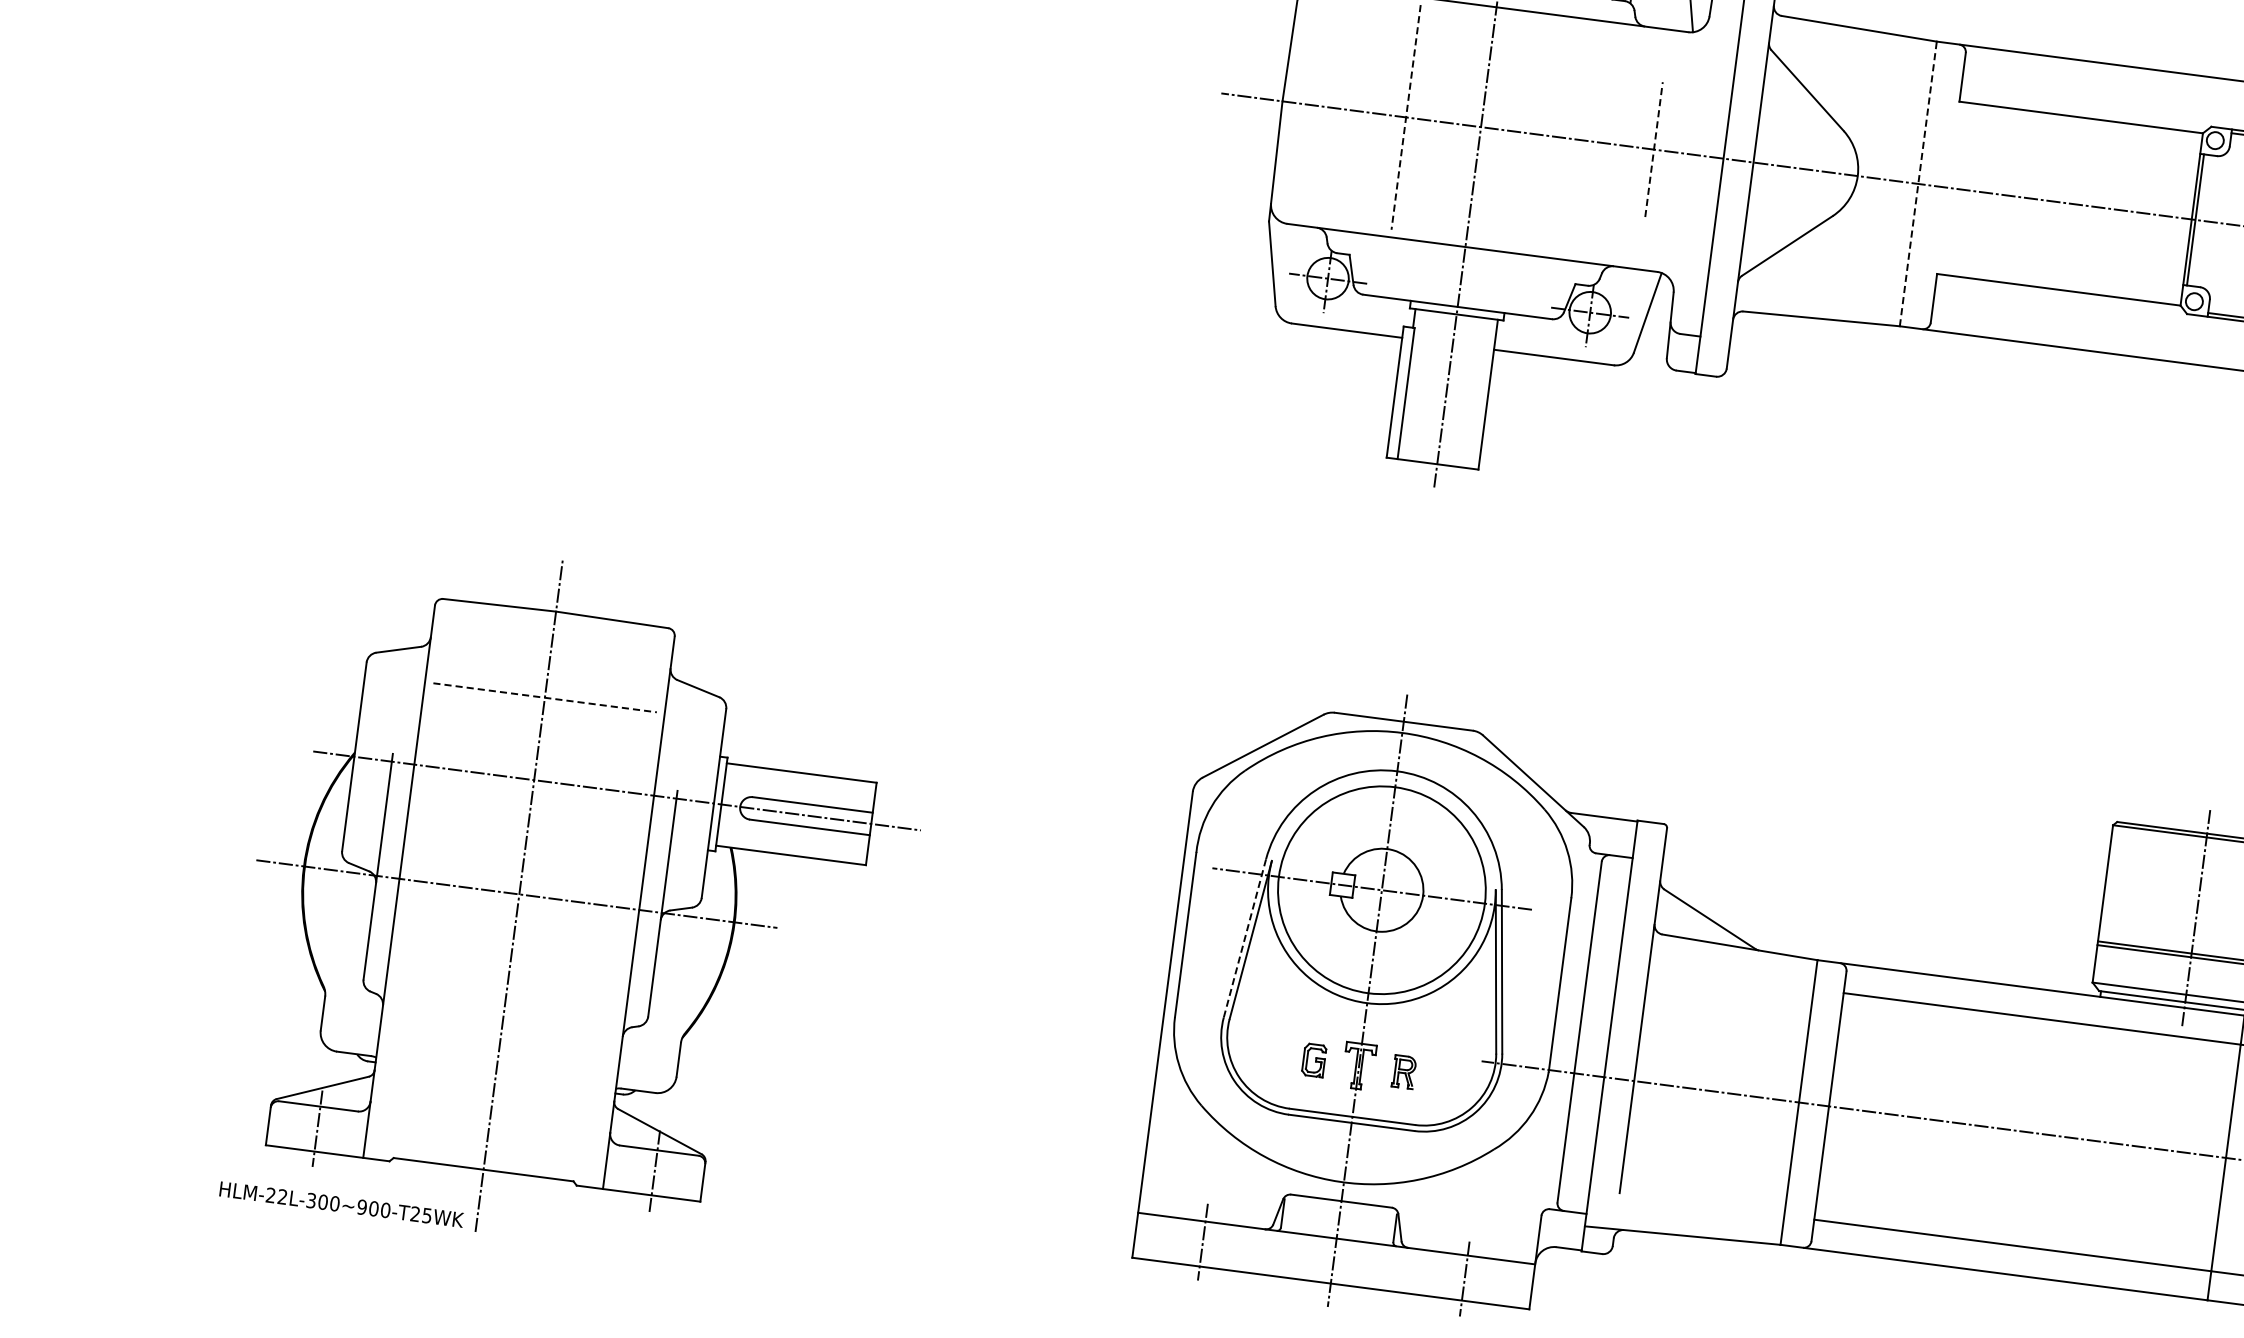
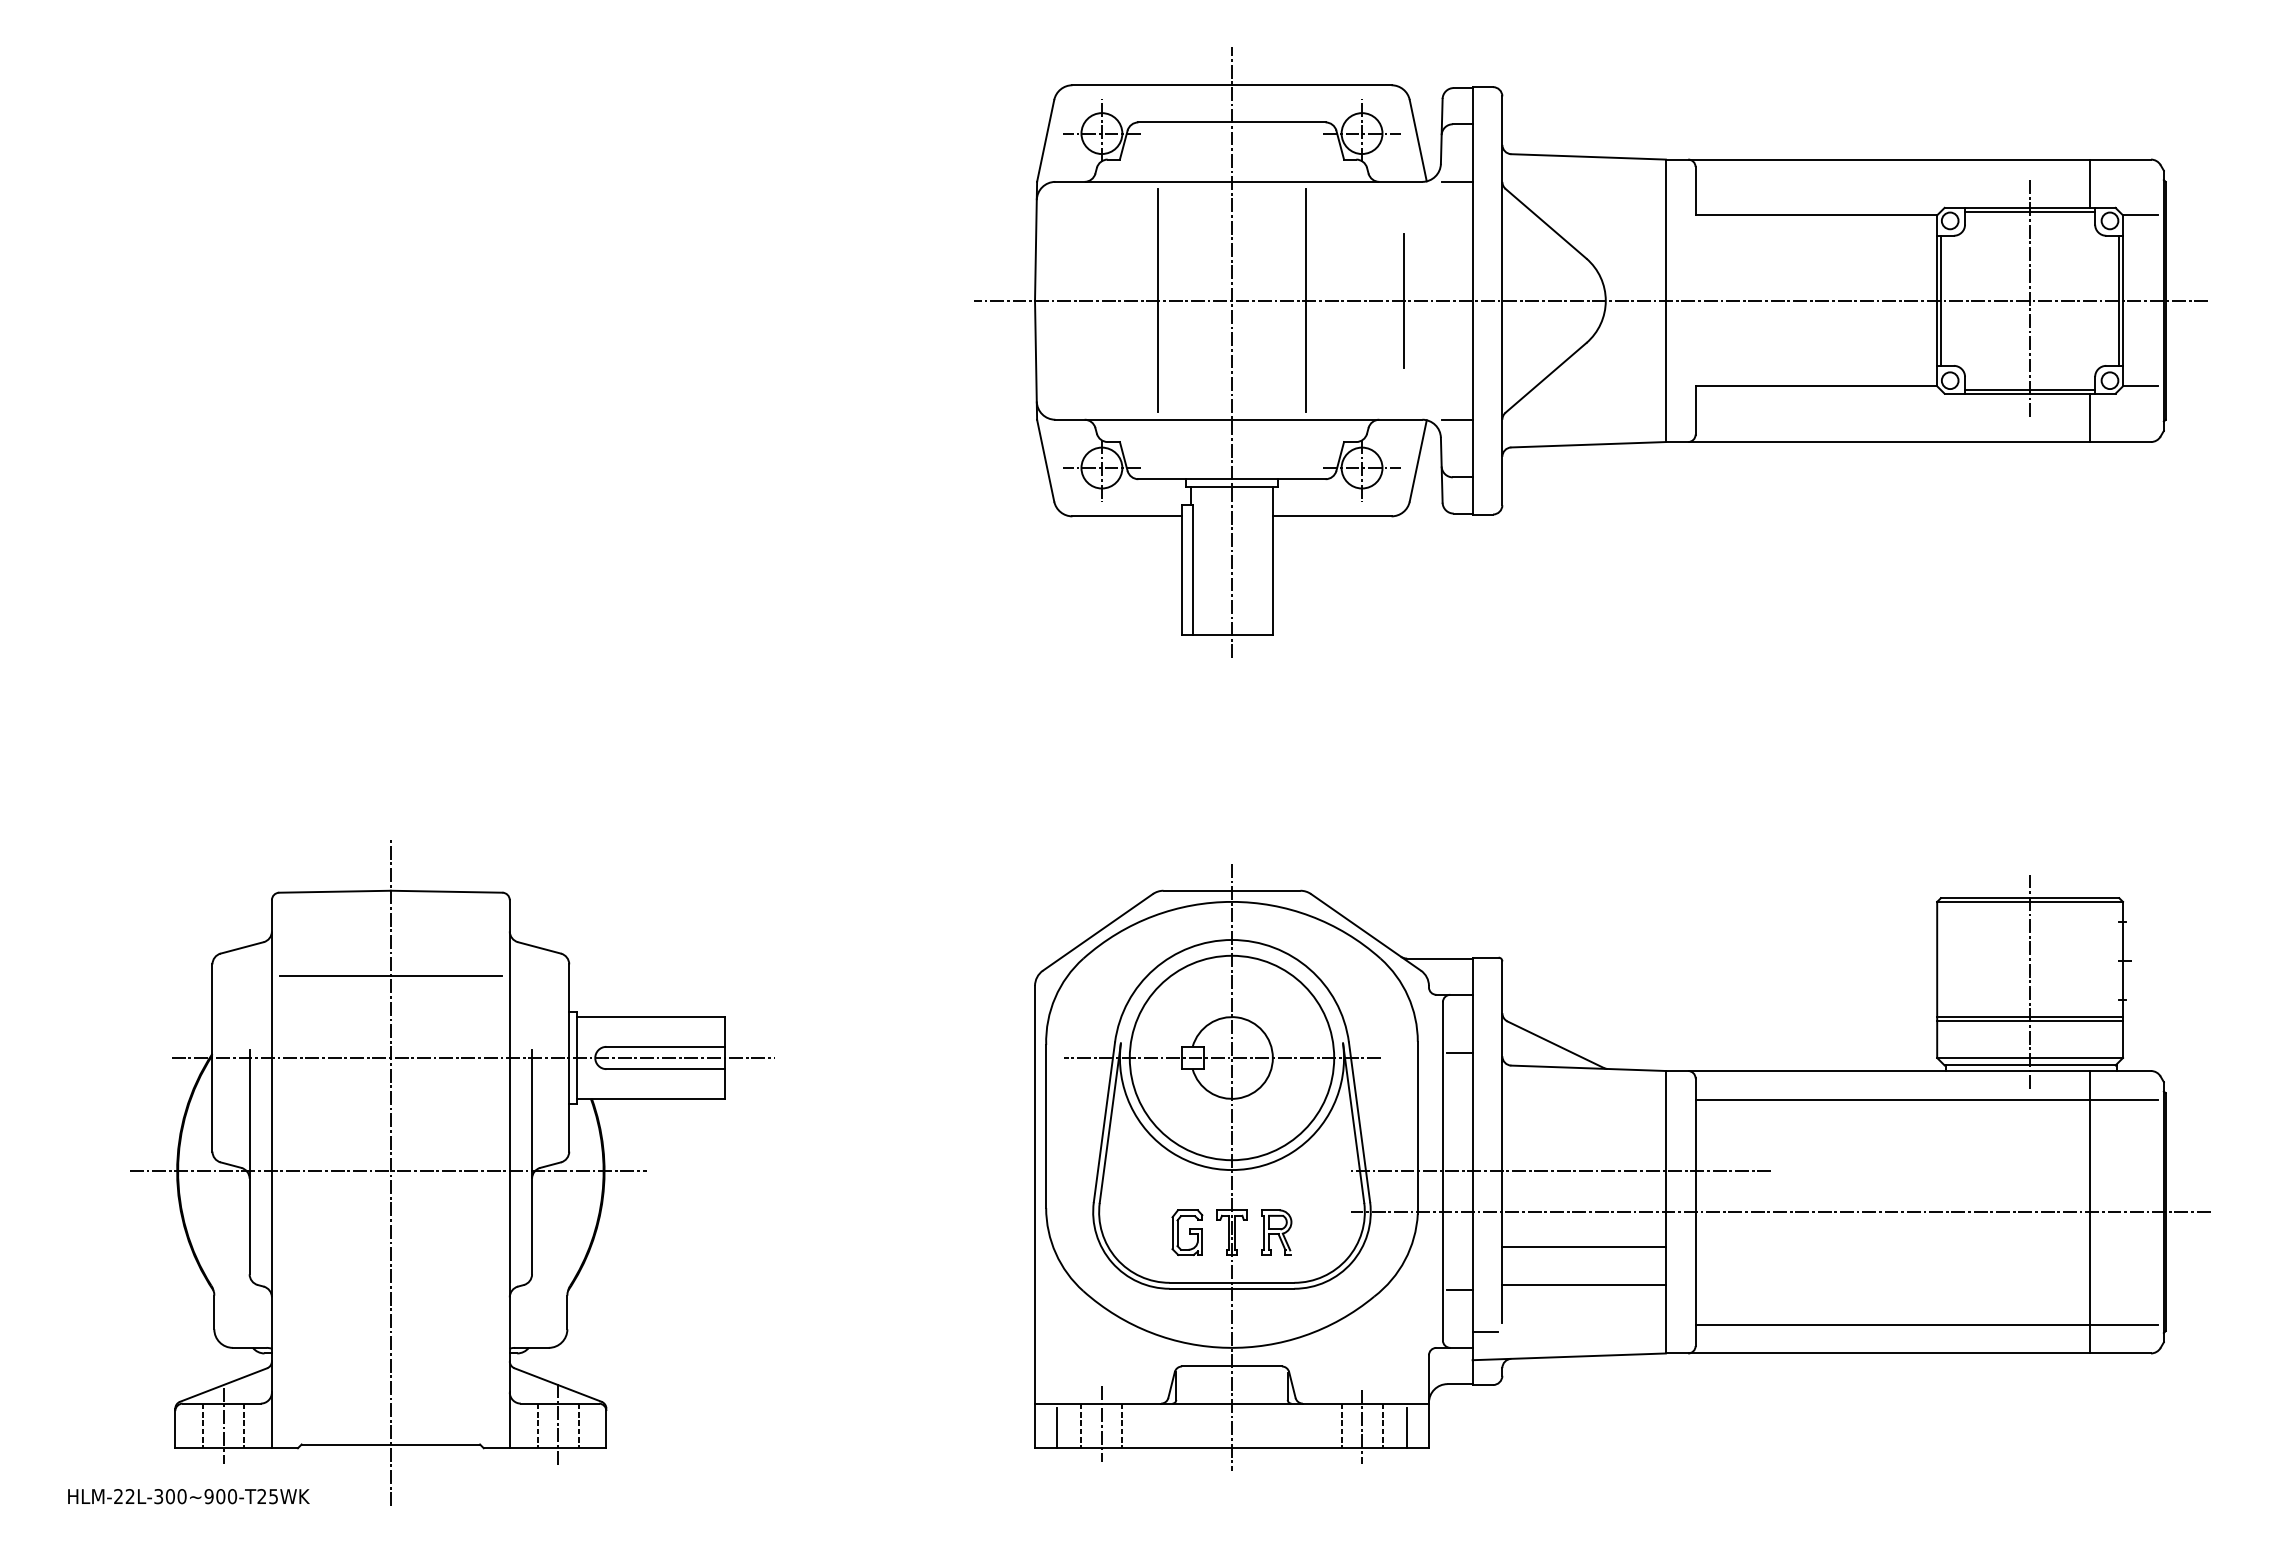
line: (1722, 36) -> (1456, 181), added
line: (1405, 118) -> (1157, 301), dashed -> solid
line: (1556, 136) -> (1306, 300), added
line: (1653, 149) -> (1403, 300), dashed -> solid
line: (1917, 183) -> (1665, 300), dashed -> solid
line: (1691, 276) -> (1456, 419), added
line: (545, 698) -> (391, 976), dashed -> solid
line: (1611, 914) -> (1459, 1052), added
line: (1244, 938) -> (1104, 1122), dashed -> solid
line: (1698, 1047) -> (1560, 1171), added
part: (1314, 1060) -> (1187, 1232), size x1.43
part: (1403, 1071) -> (1276, 1232), size x1.43
line: (297, 1126) -> (203, 1425), added
line: (1711, 1127) -> (1583, 1247), added
line: (338, 1131) -> (244, 1425), added
line: (1580, 1154) -> (1459, 1290), added
line: (1706, 1165) -> (1583, 1285), added
line: (633, 1169) -> (537, 1425), added
line: (675, 1175) -> (578, 1425), added
line: (1601, 1199) -> (1485, 1331), added
text: (341, 1204) -> (188, 1496), moved
line: (1157, 1239) -> (1057, 1427), added
line: (1182, 1240) -> (1081, 1425), added
line: (1223, 1246) -> (1122, 1425), added
line: (1444, 1274) -> (1341, 1425), added
line: (1485, 1280) -> (1382, 1425), added
line: (1509, 1285) -> (1406, 1427), added

